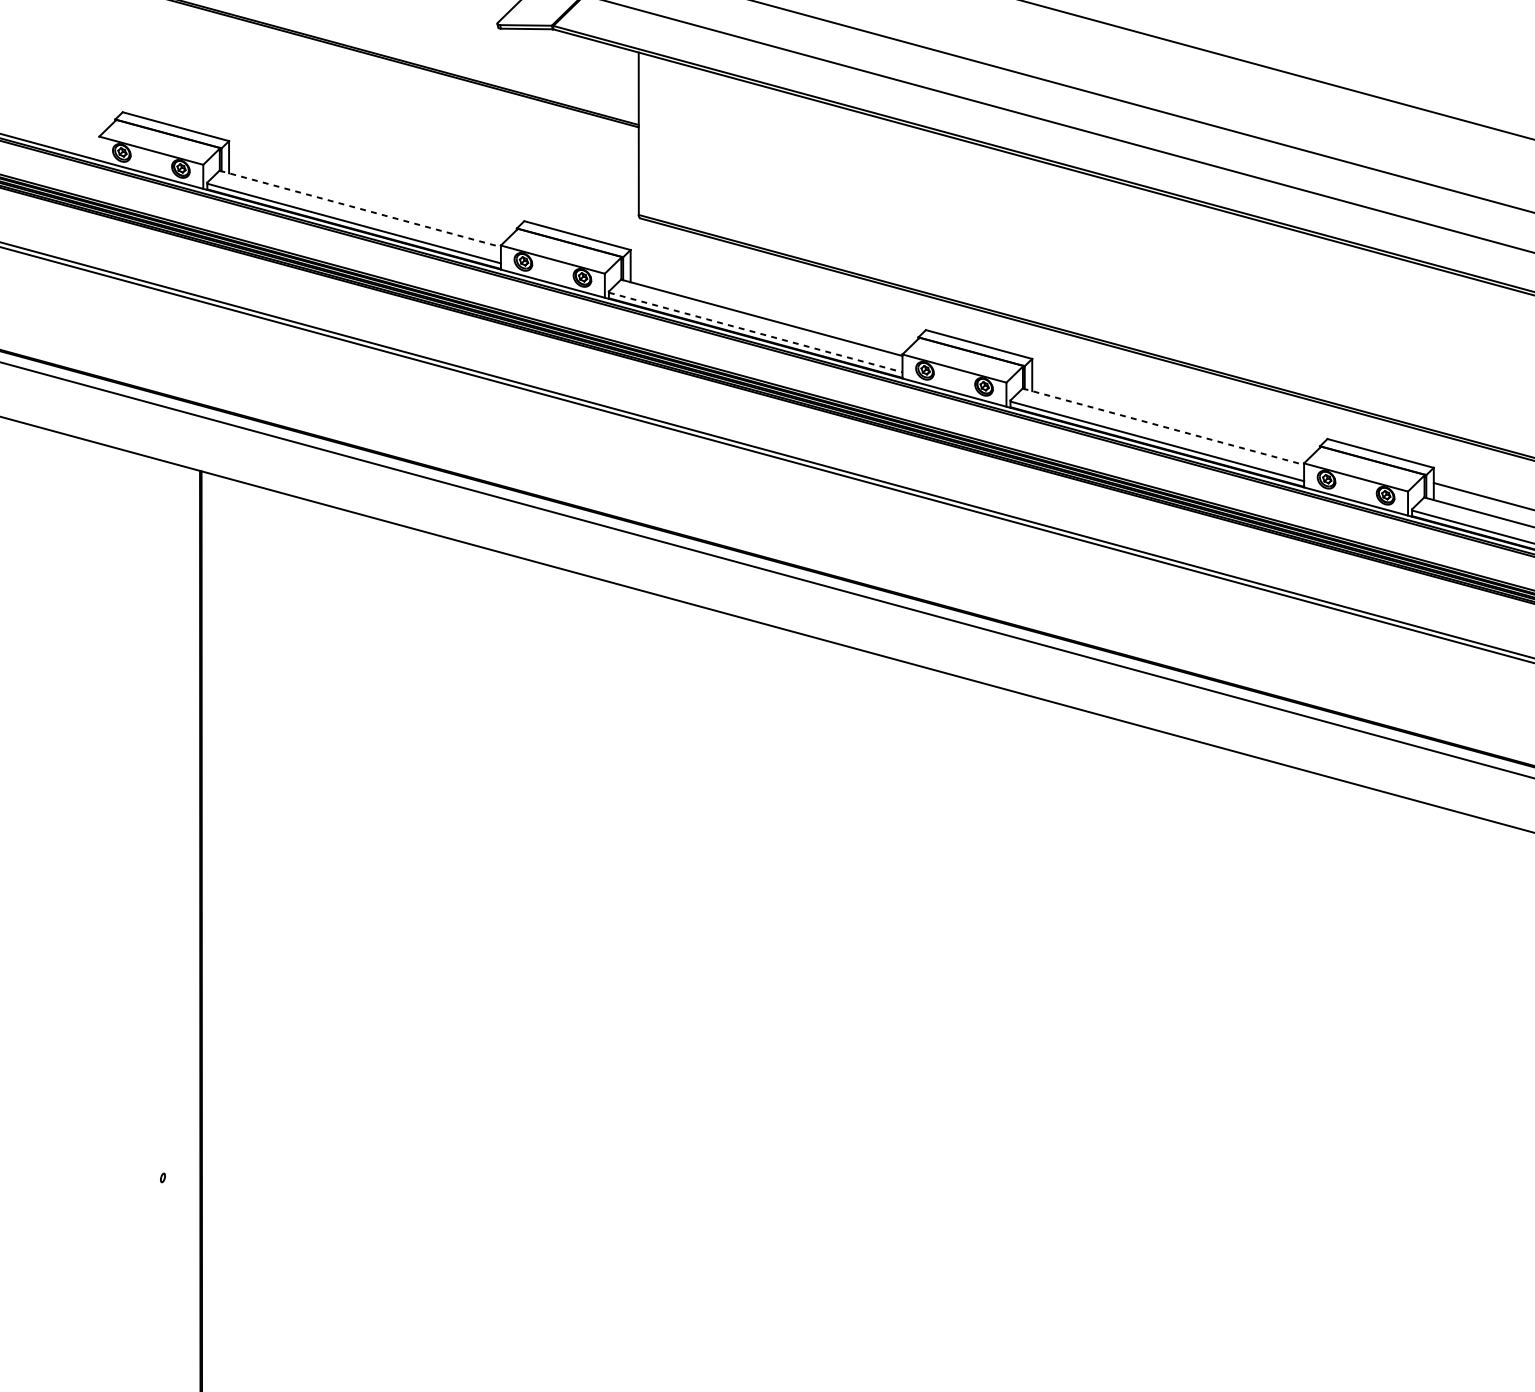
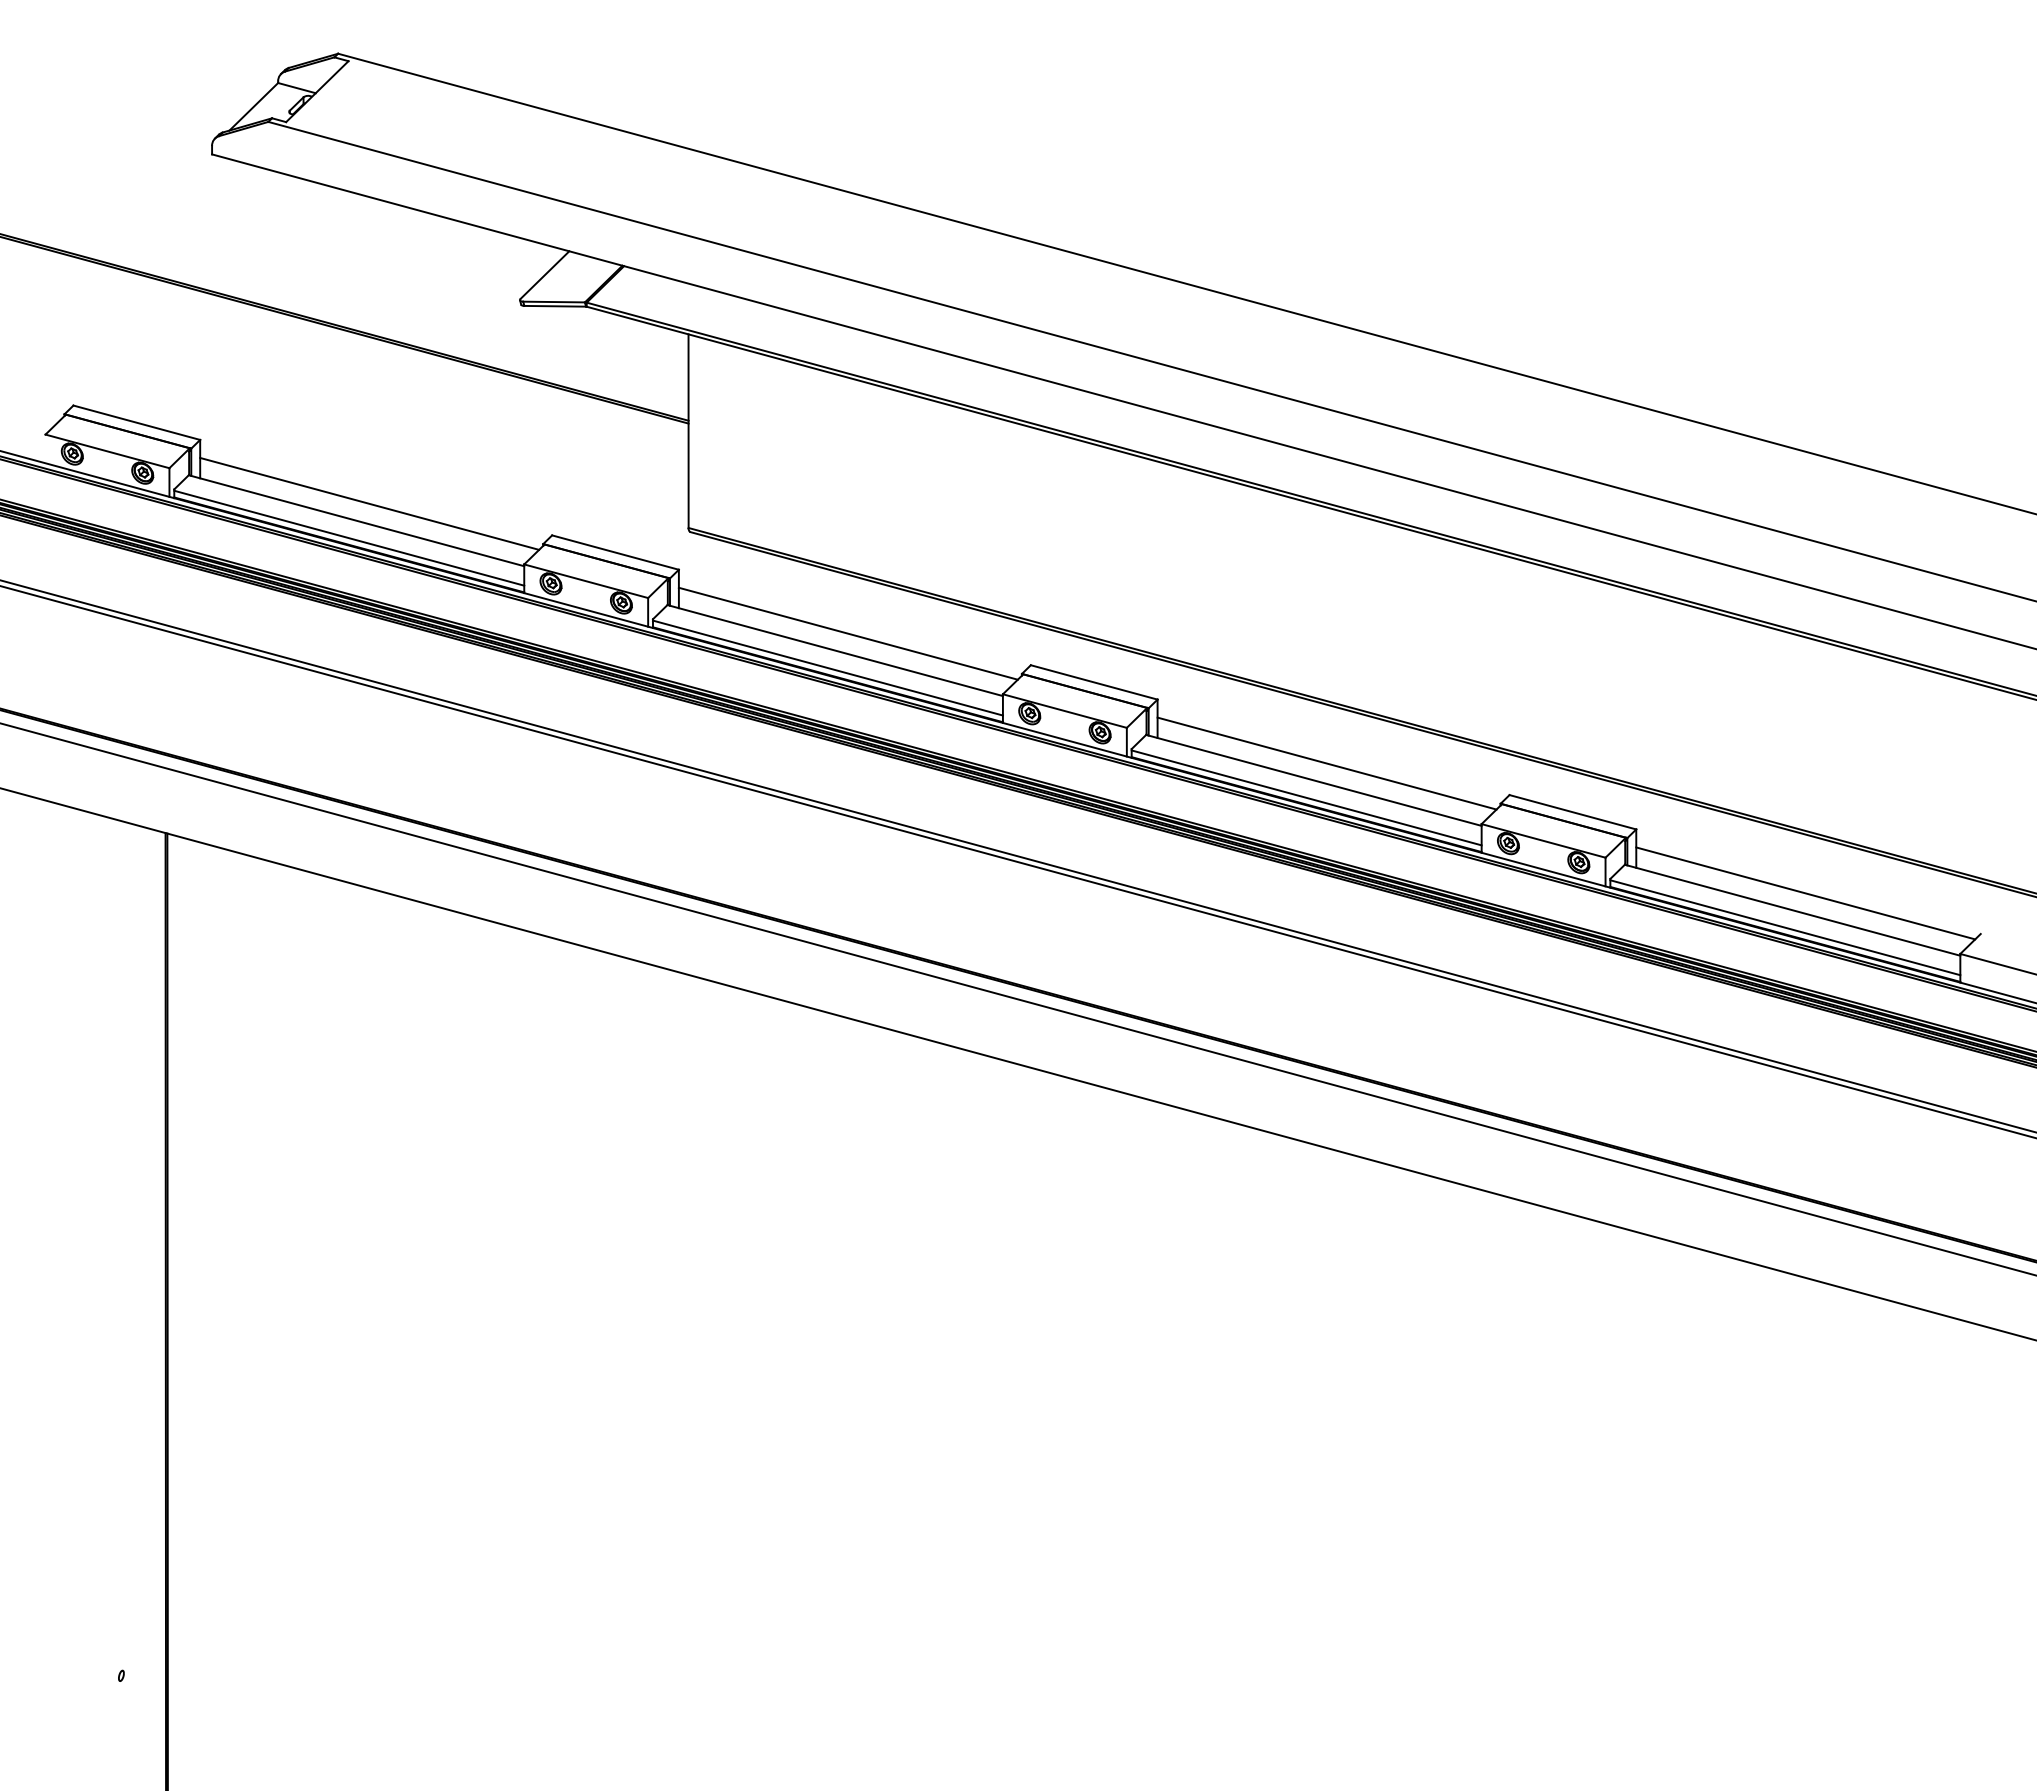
line: (371, 194) -> (369, 503), added
line: (360, 208) -> (356, 520), dashed -> solid
line: (772, 303) -> (847, 633), added
line: (756, 332) -> (828, 668), dashed -> solid
line: (1173, 412) -> (1326, 763), added
line: (1163, 426) -> (1313, 780), dashed -> solid

